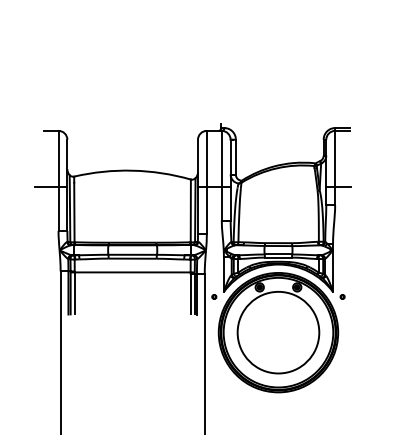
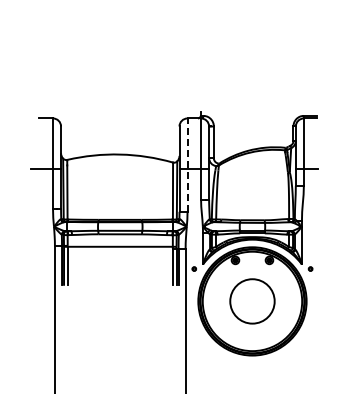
line: (206, 182) -> (187, 165), solid -> dashed
circle: (278, 332) -> (252, 301), size x0.6

